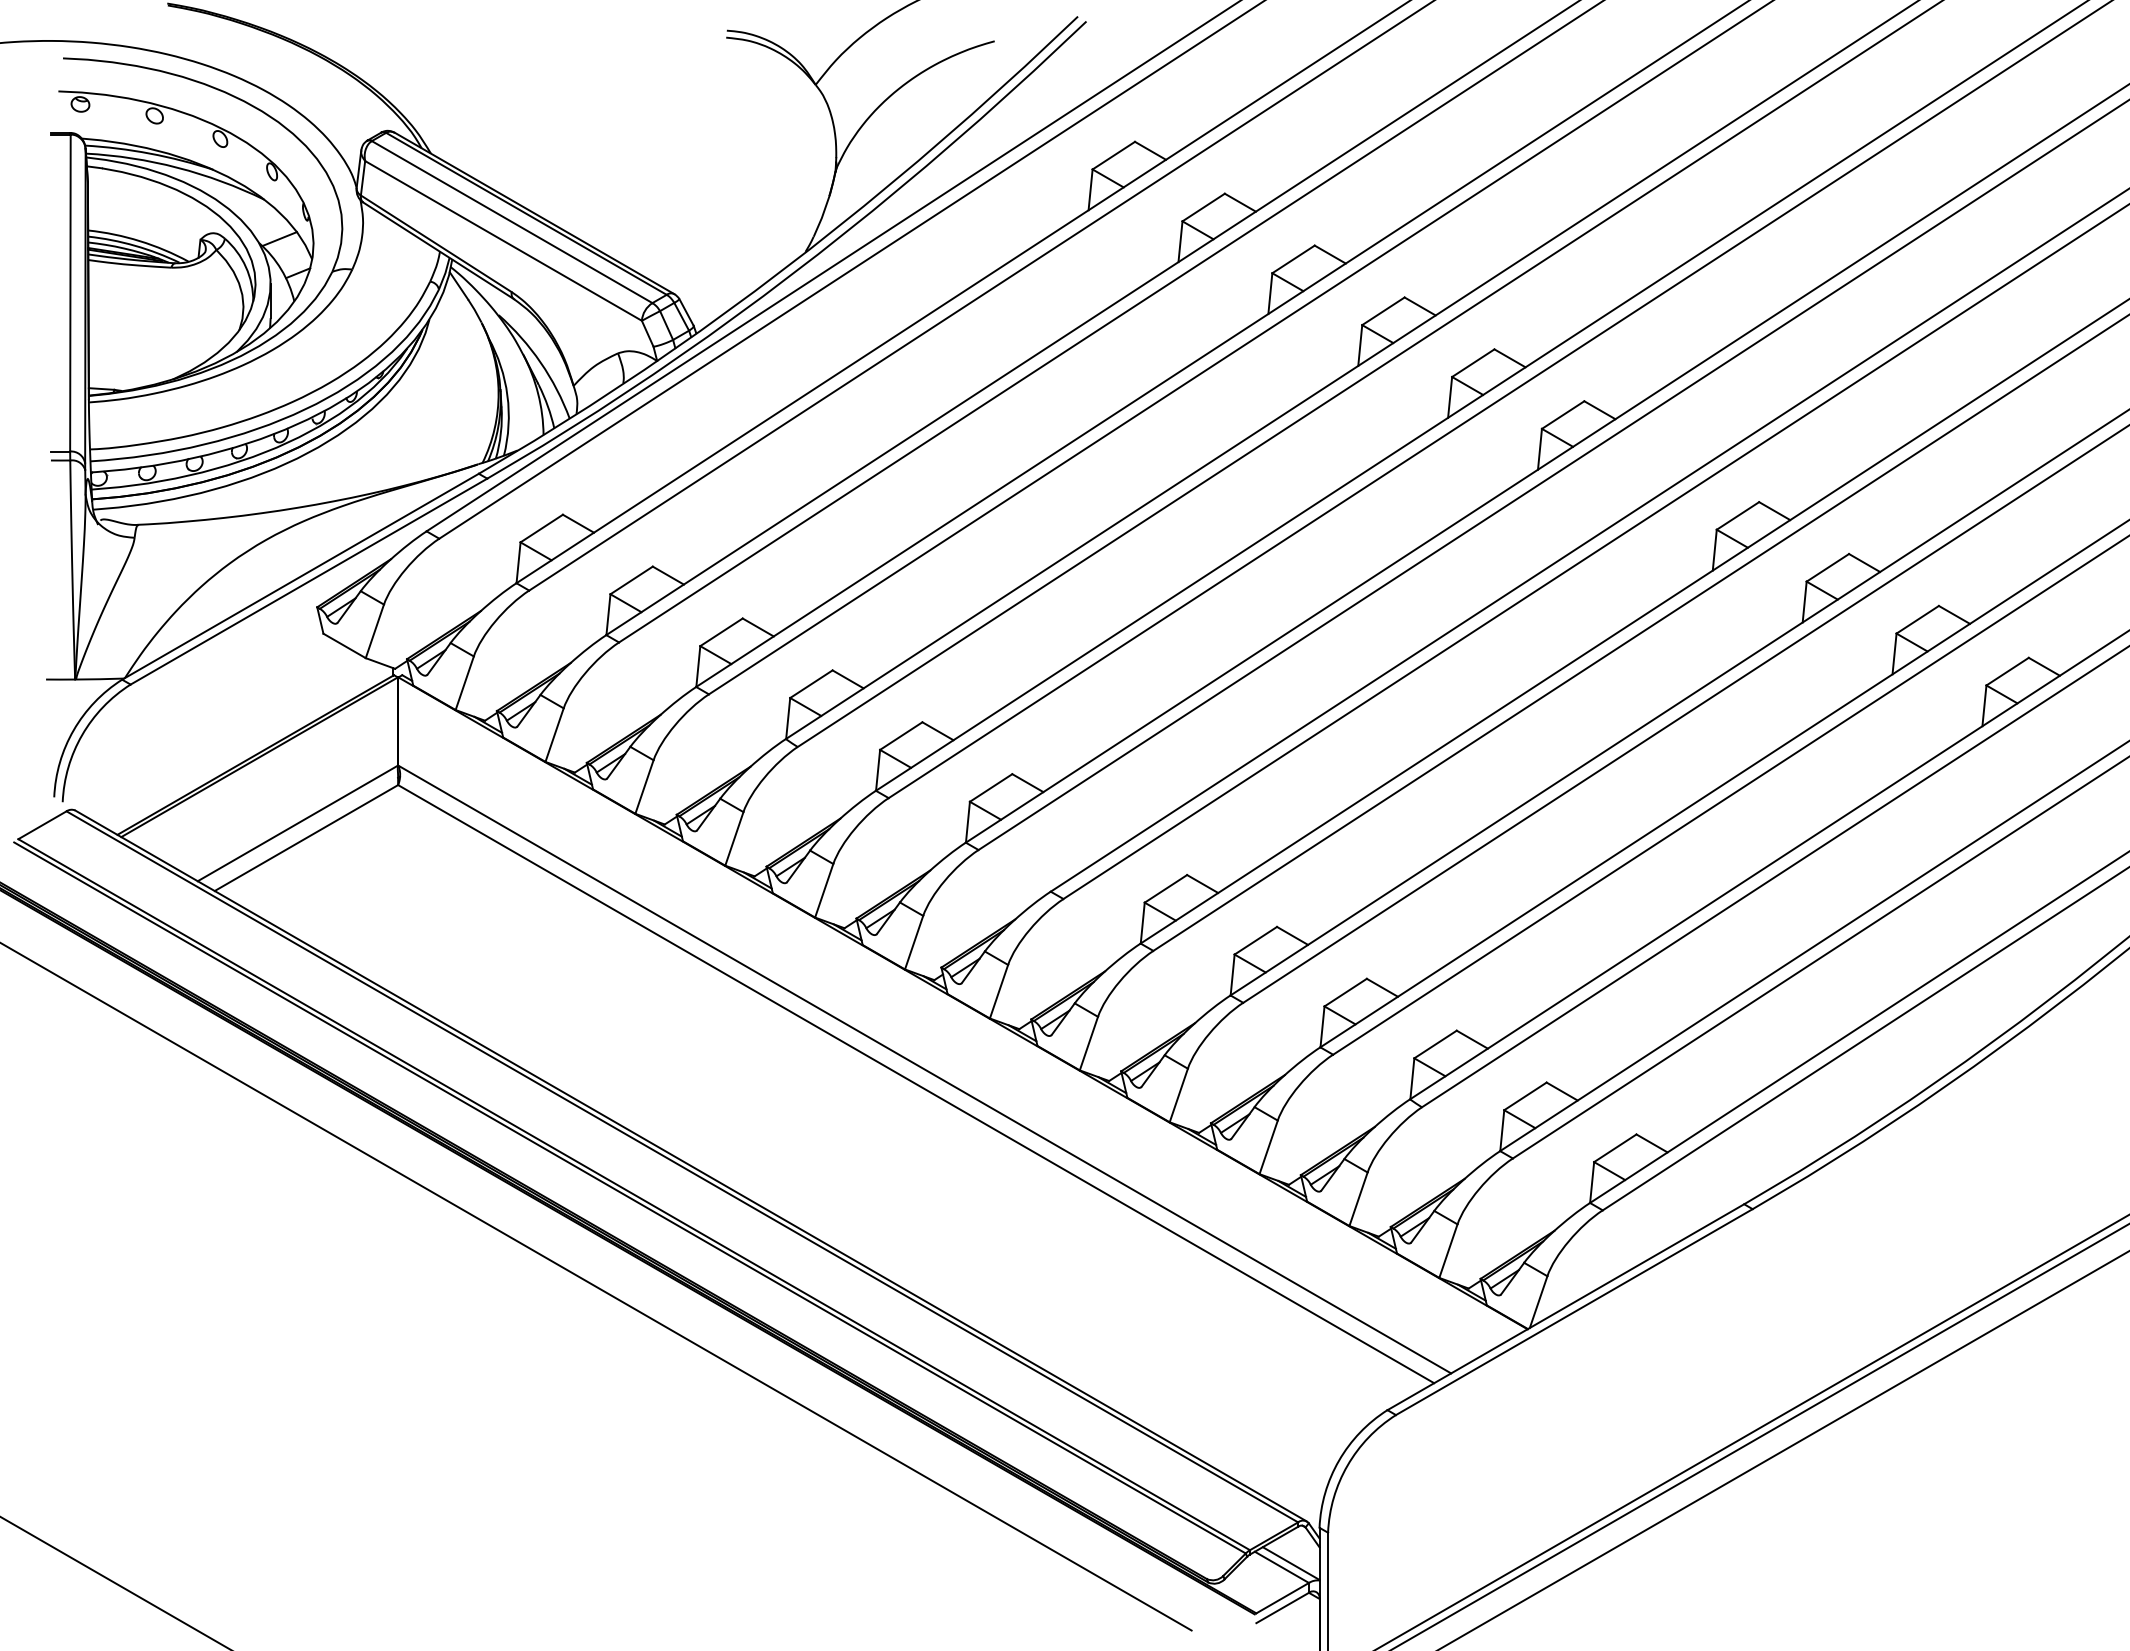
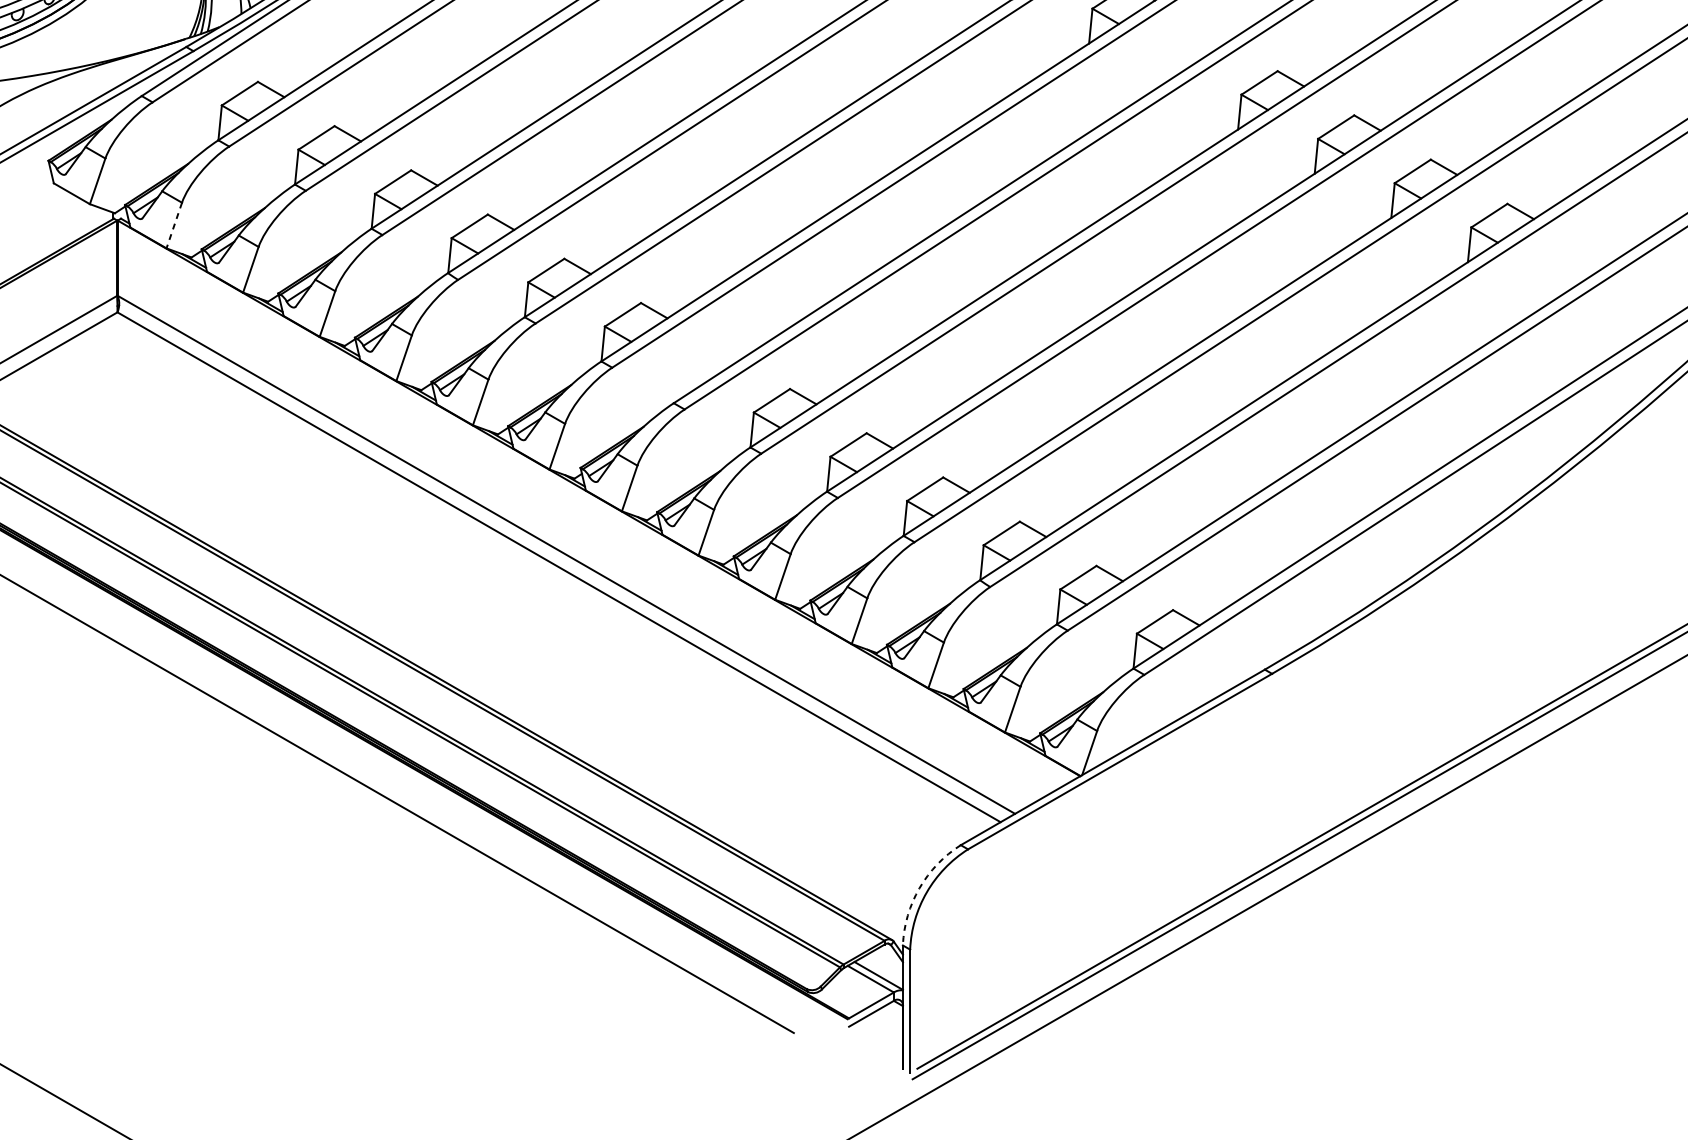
line: (464, 683) -> (174, 225), solid -> dashed
arc: (1339, 1460) -> (919, 888), solid -> dashed

